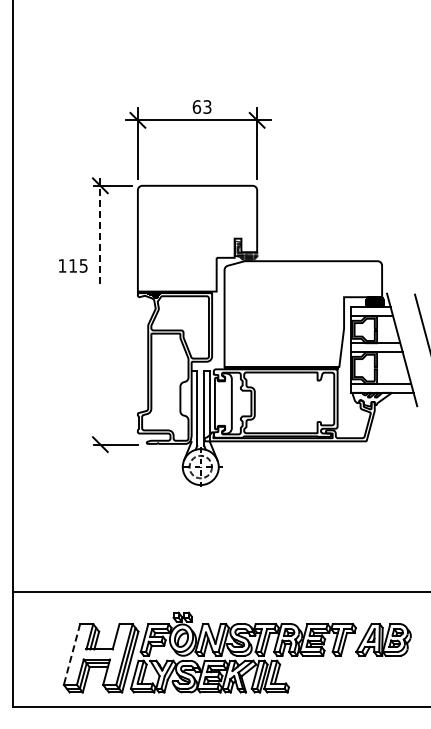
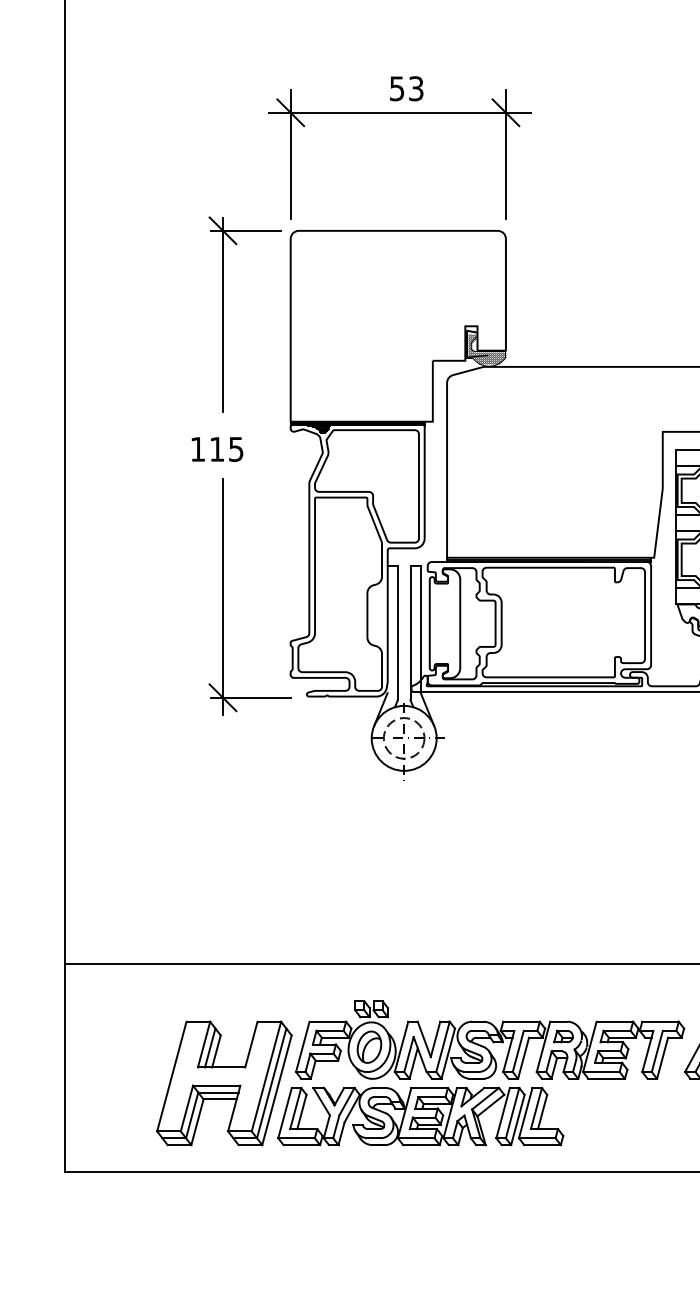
text: (196, 106) -> (396, 87), 63 -> 53
line: (100, 232) -> (223, 315), dashed -> solid
text: (73, 265) -> (217, 448), moved
line: (100, 388) -> (223, 596), added
line: (71, 654) -> (170, 1076), dashed -> solid

